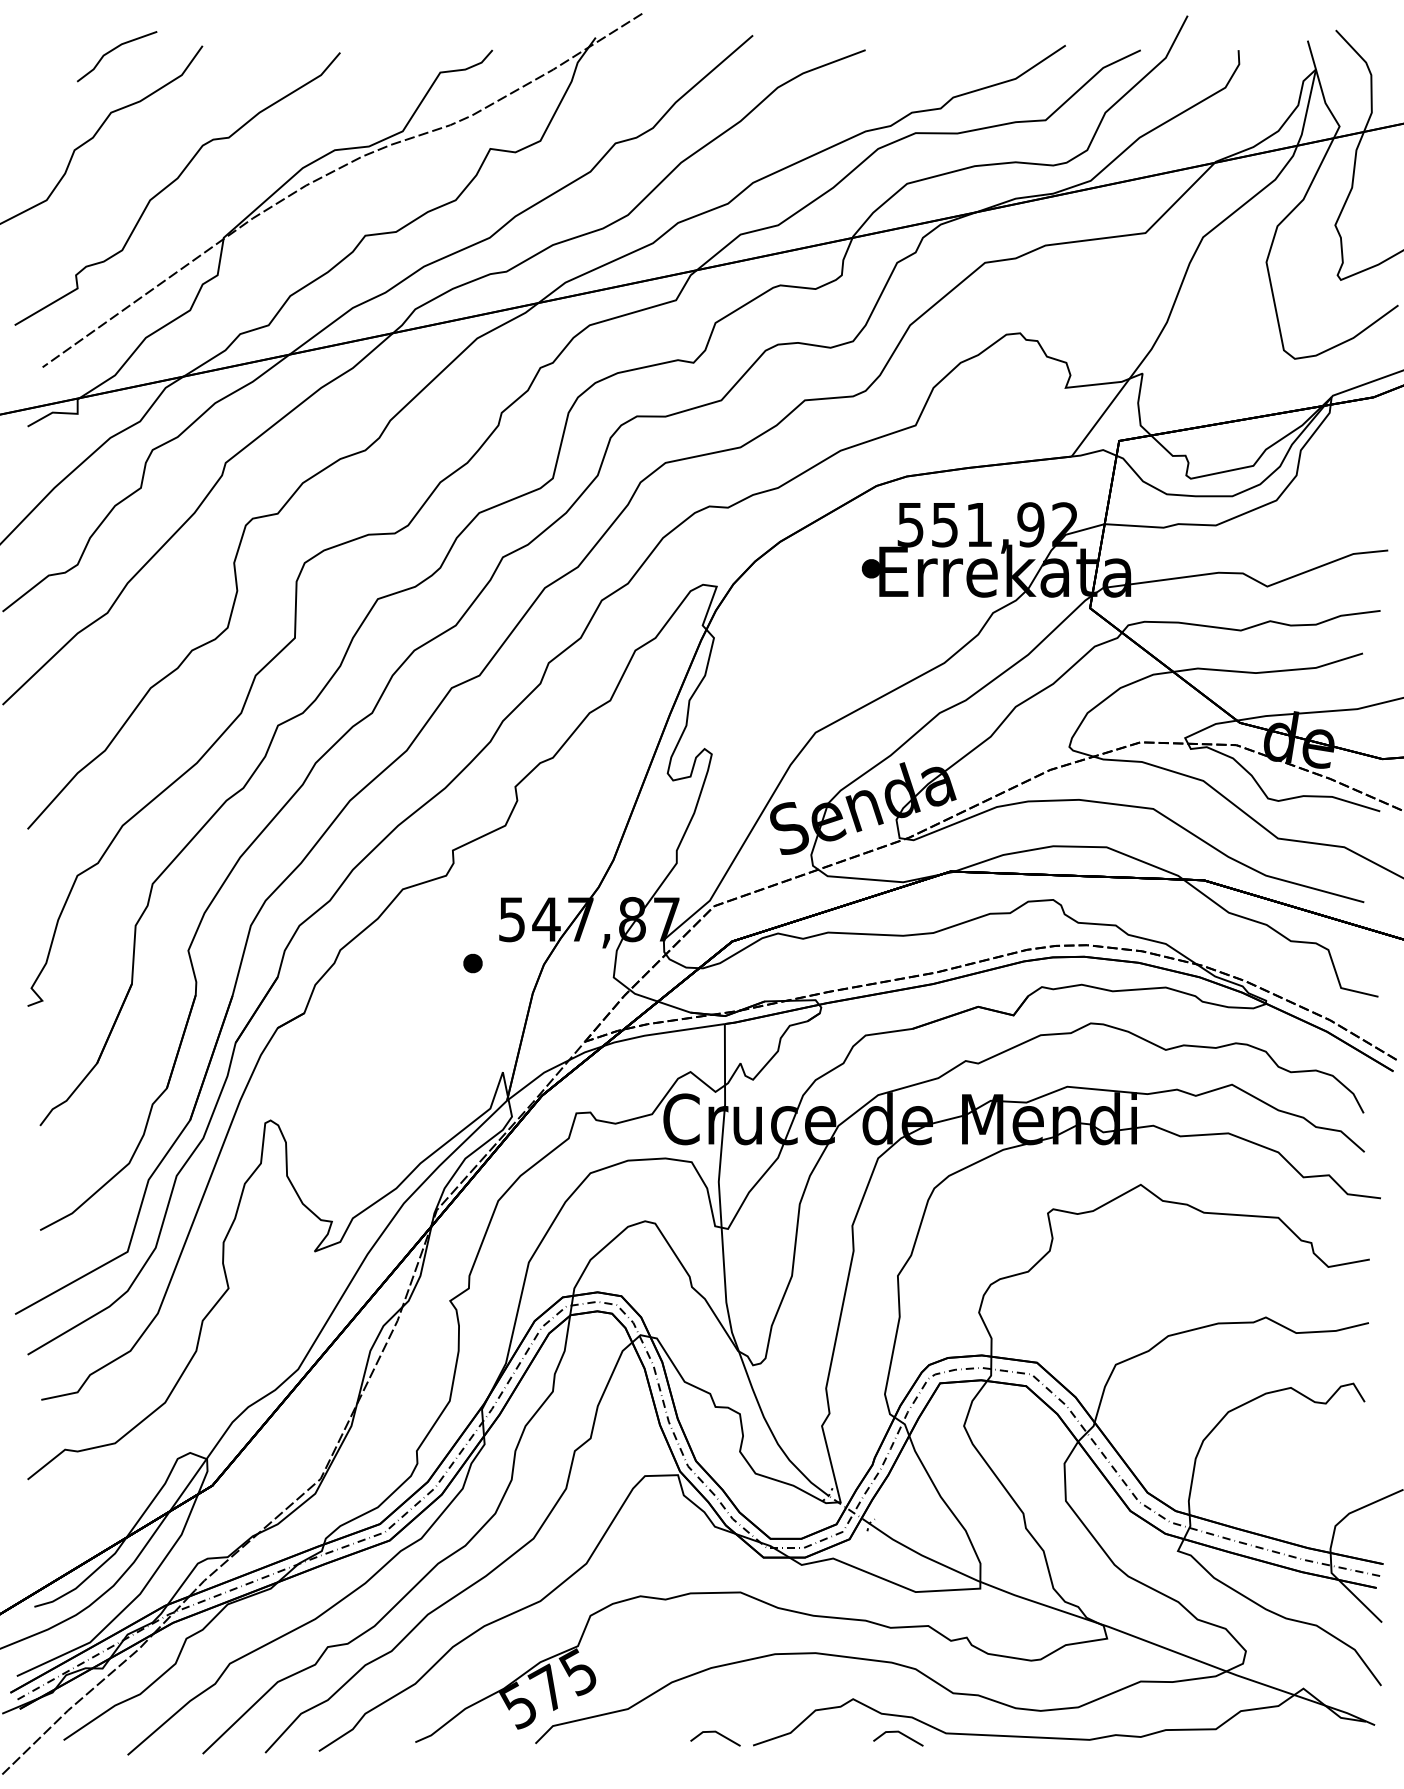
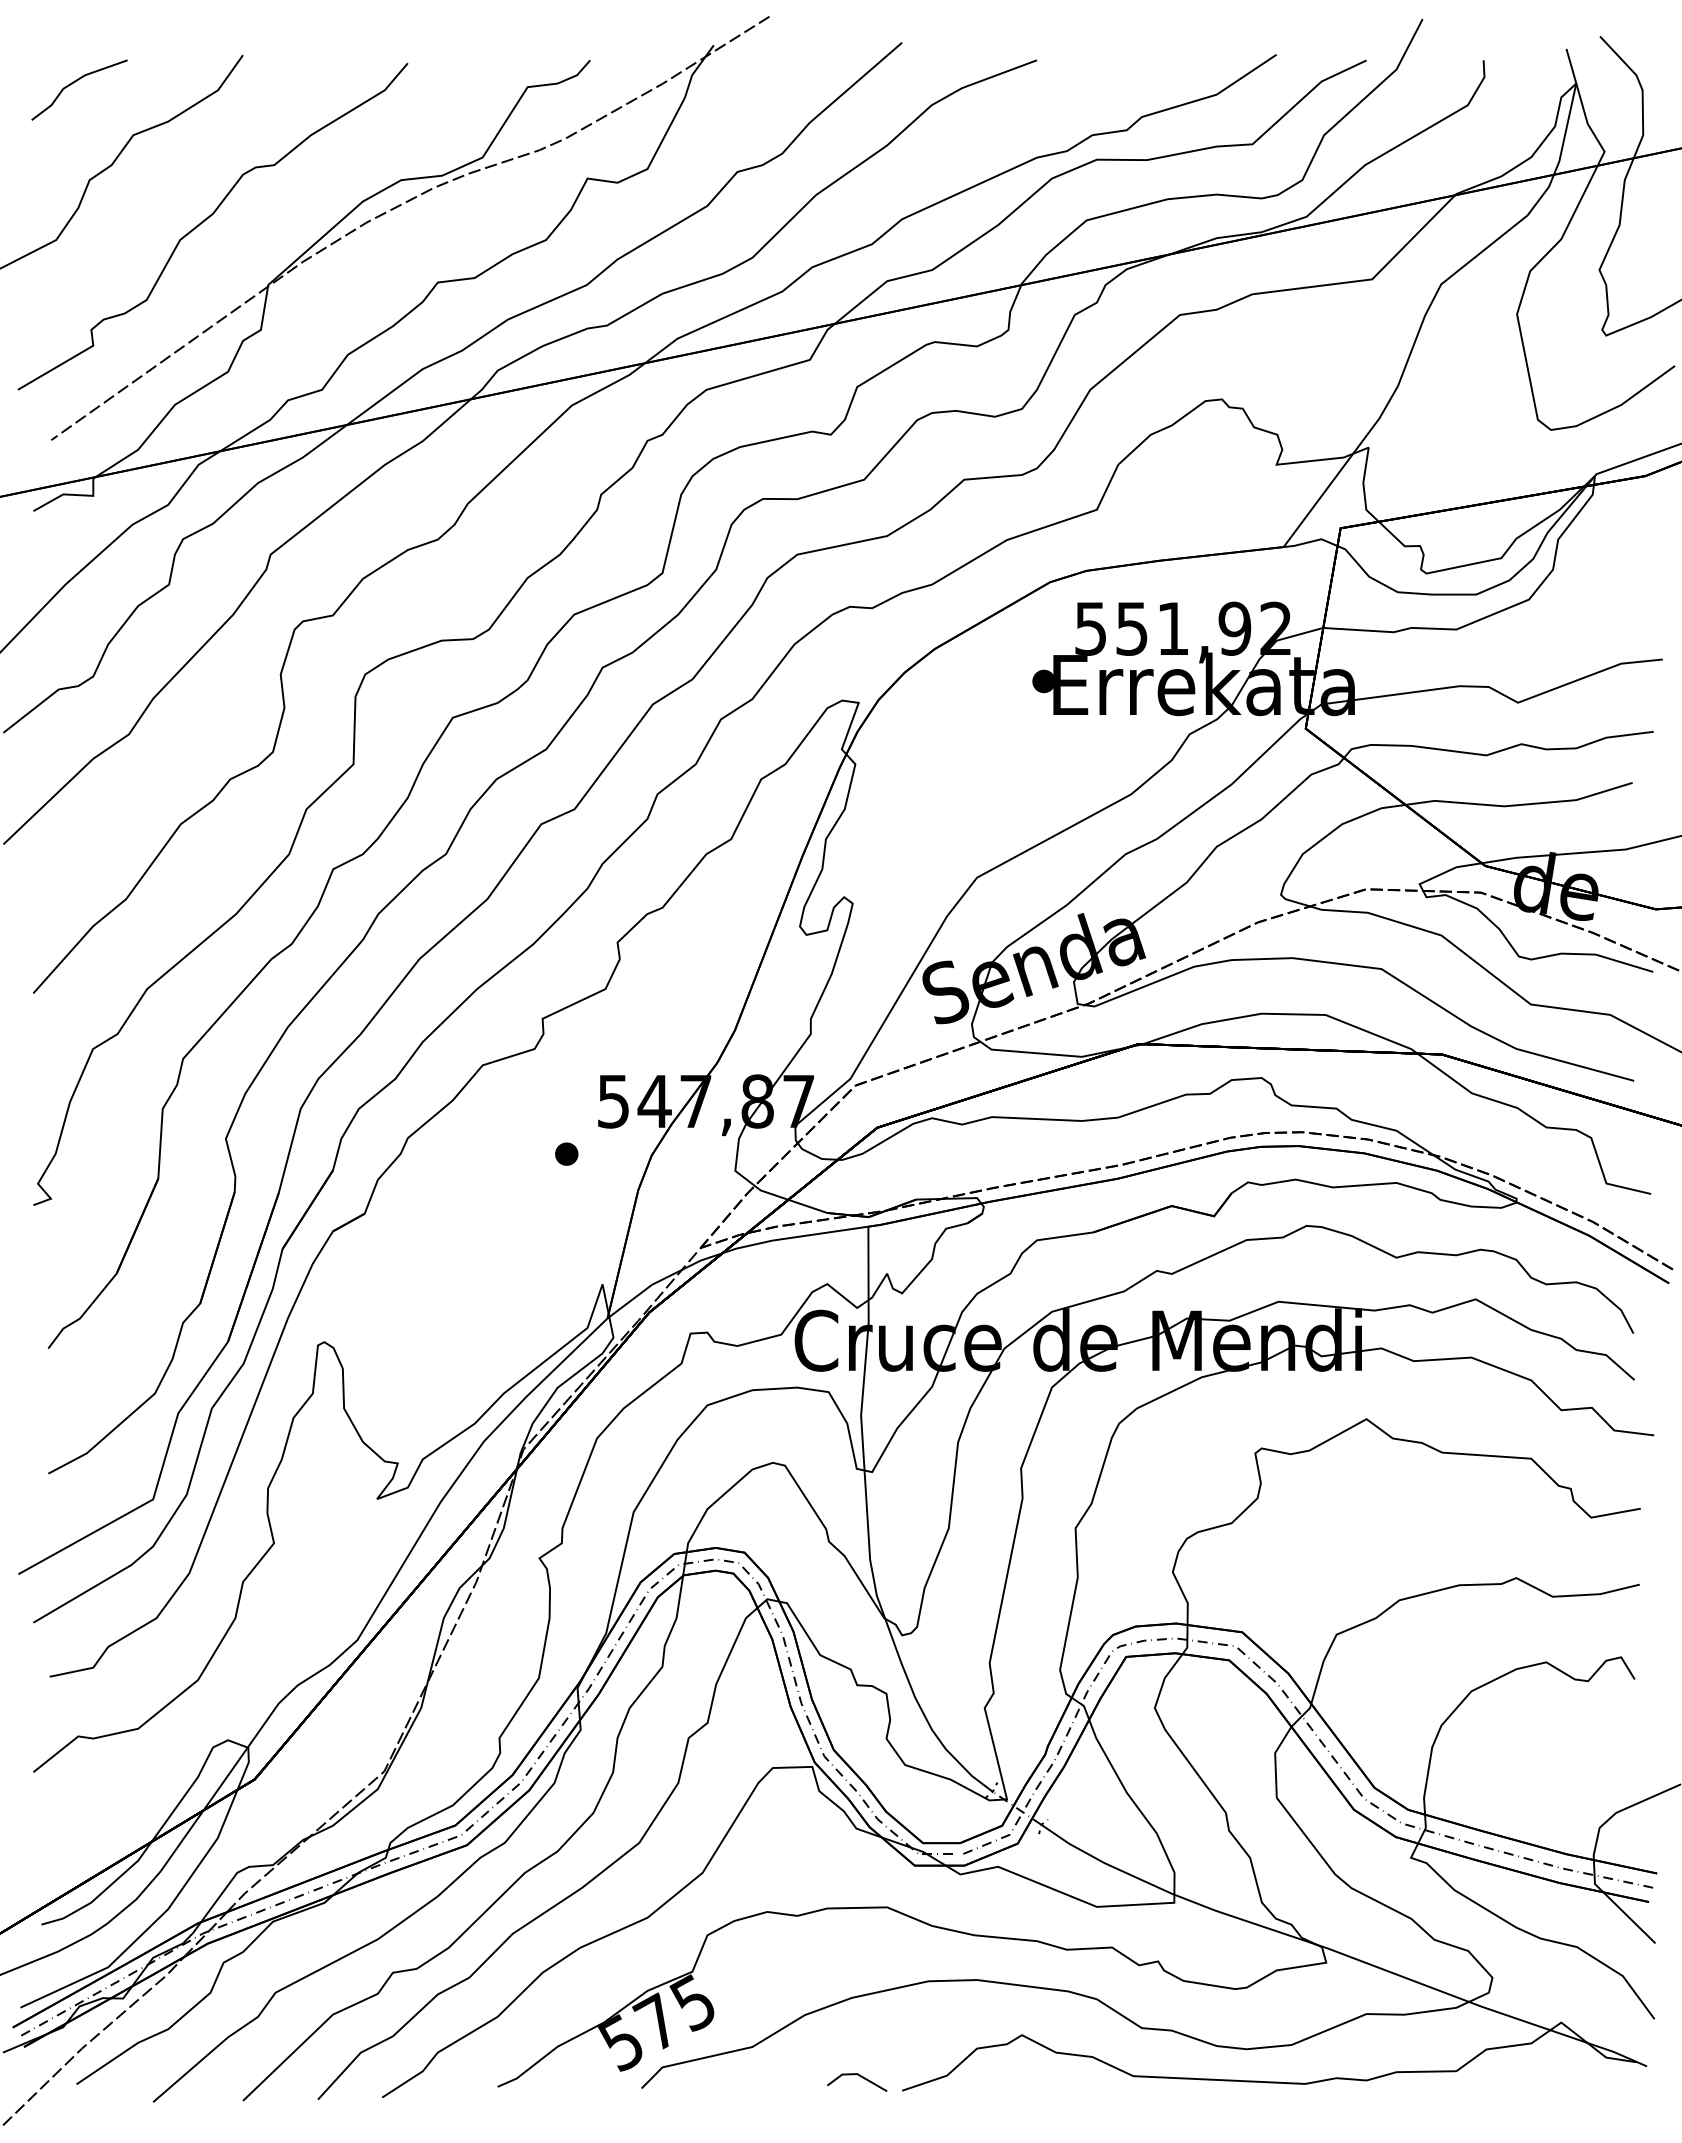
line: (113, 50) -> (75, 82), moved
line: (900, 1733) -> (1078, 2076), removed

